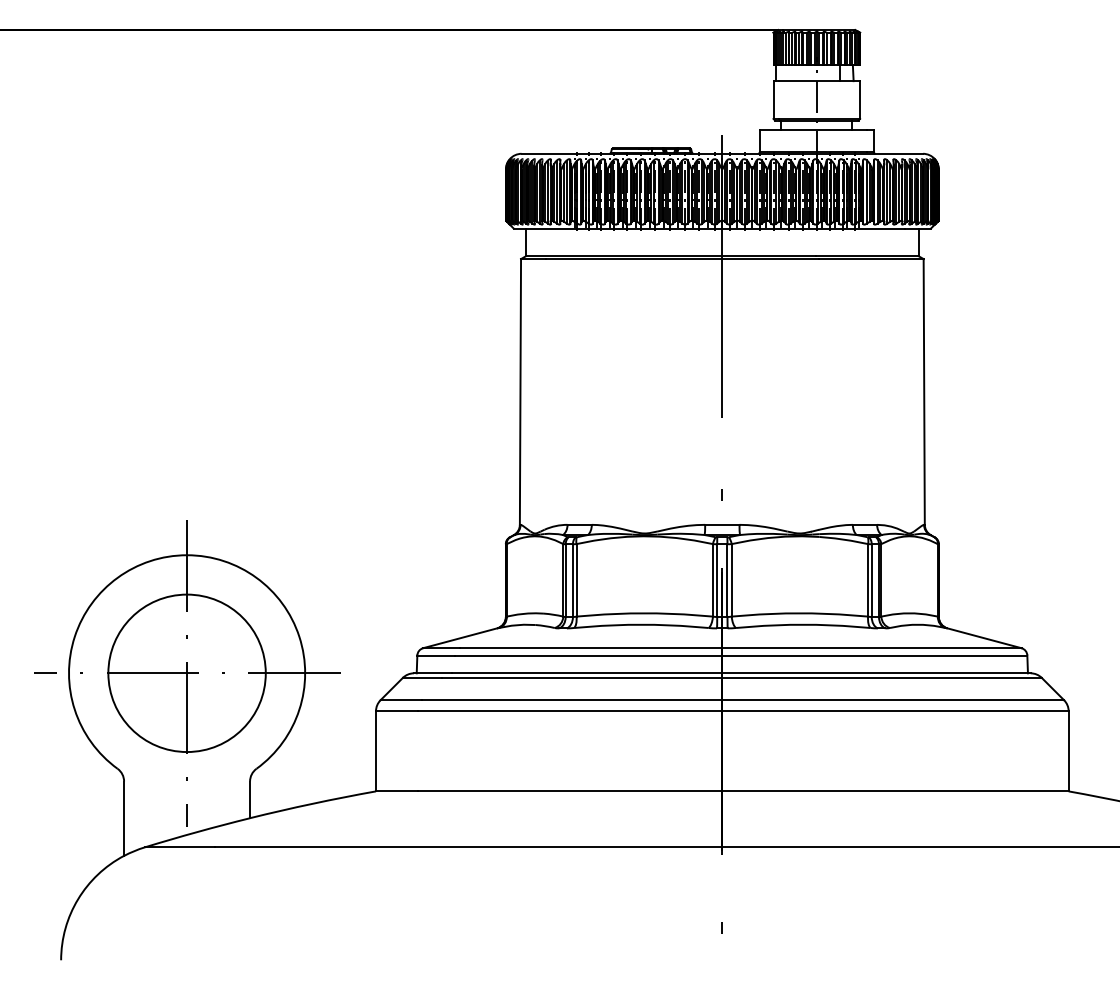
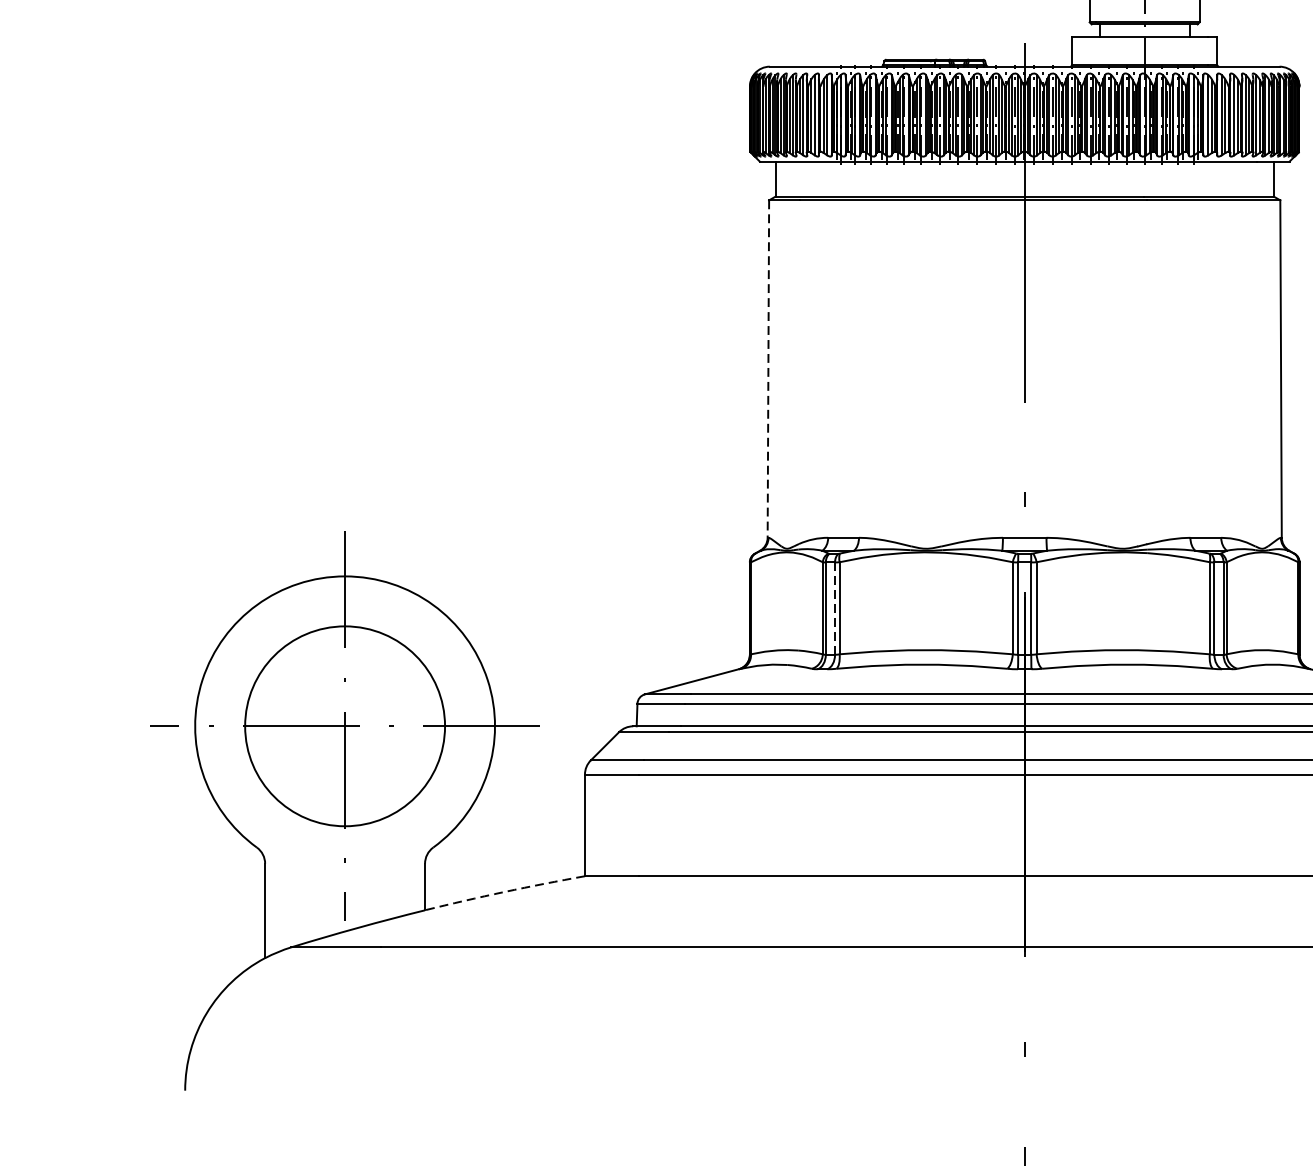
line: (520, 391) -> (768, 368), solid -> dashed
line: (572, 580) -> (834, 608), solid -> dashed
arc: (312, 803) -> (504, 891), solid -> dashed

